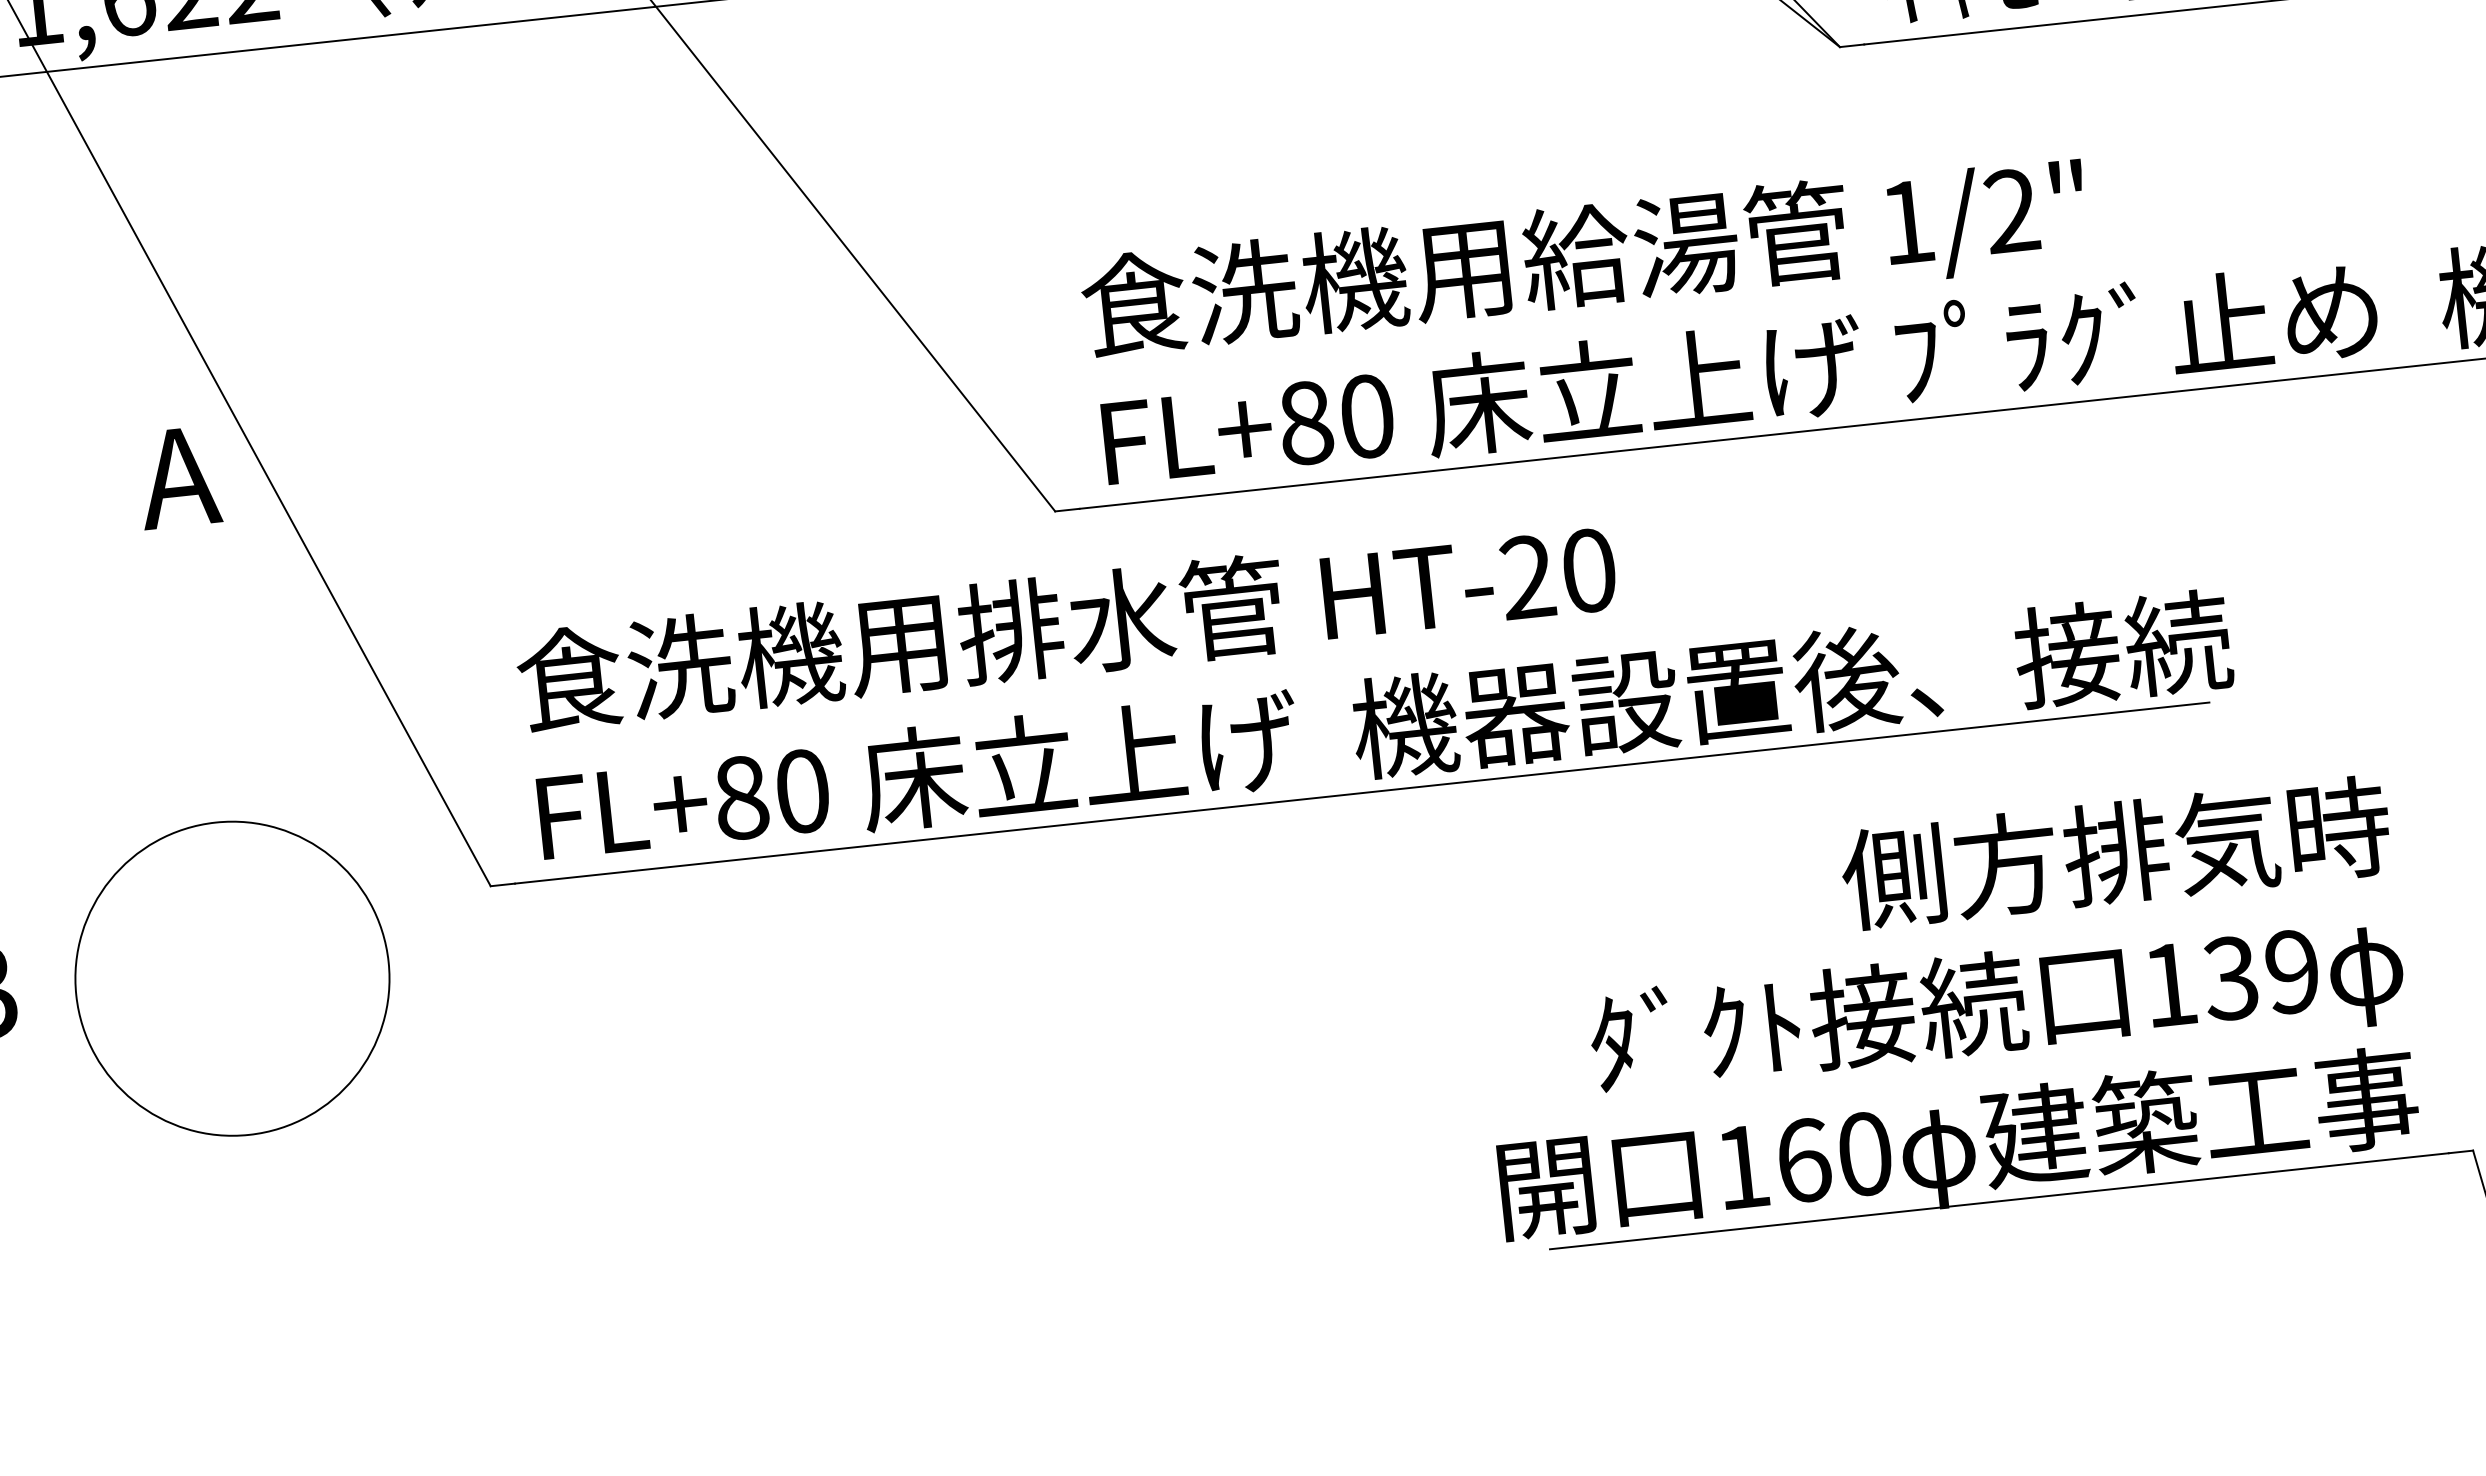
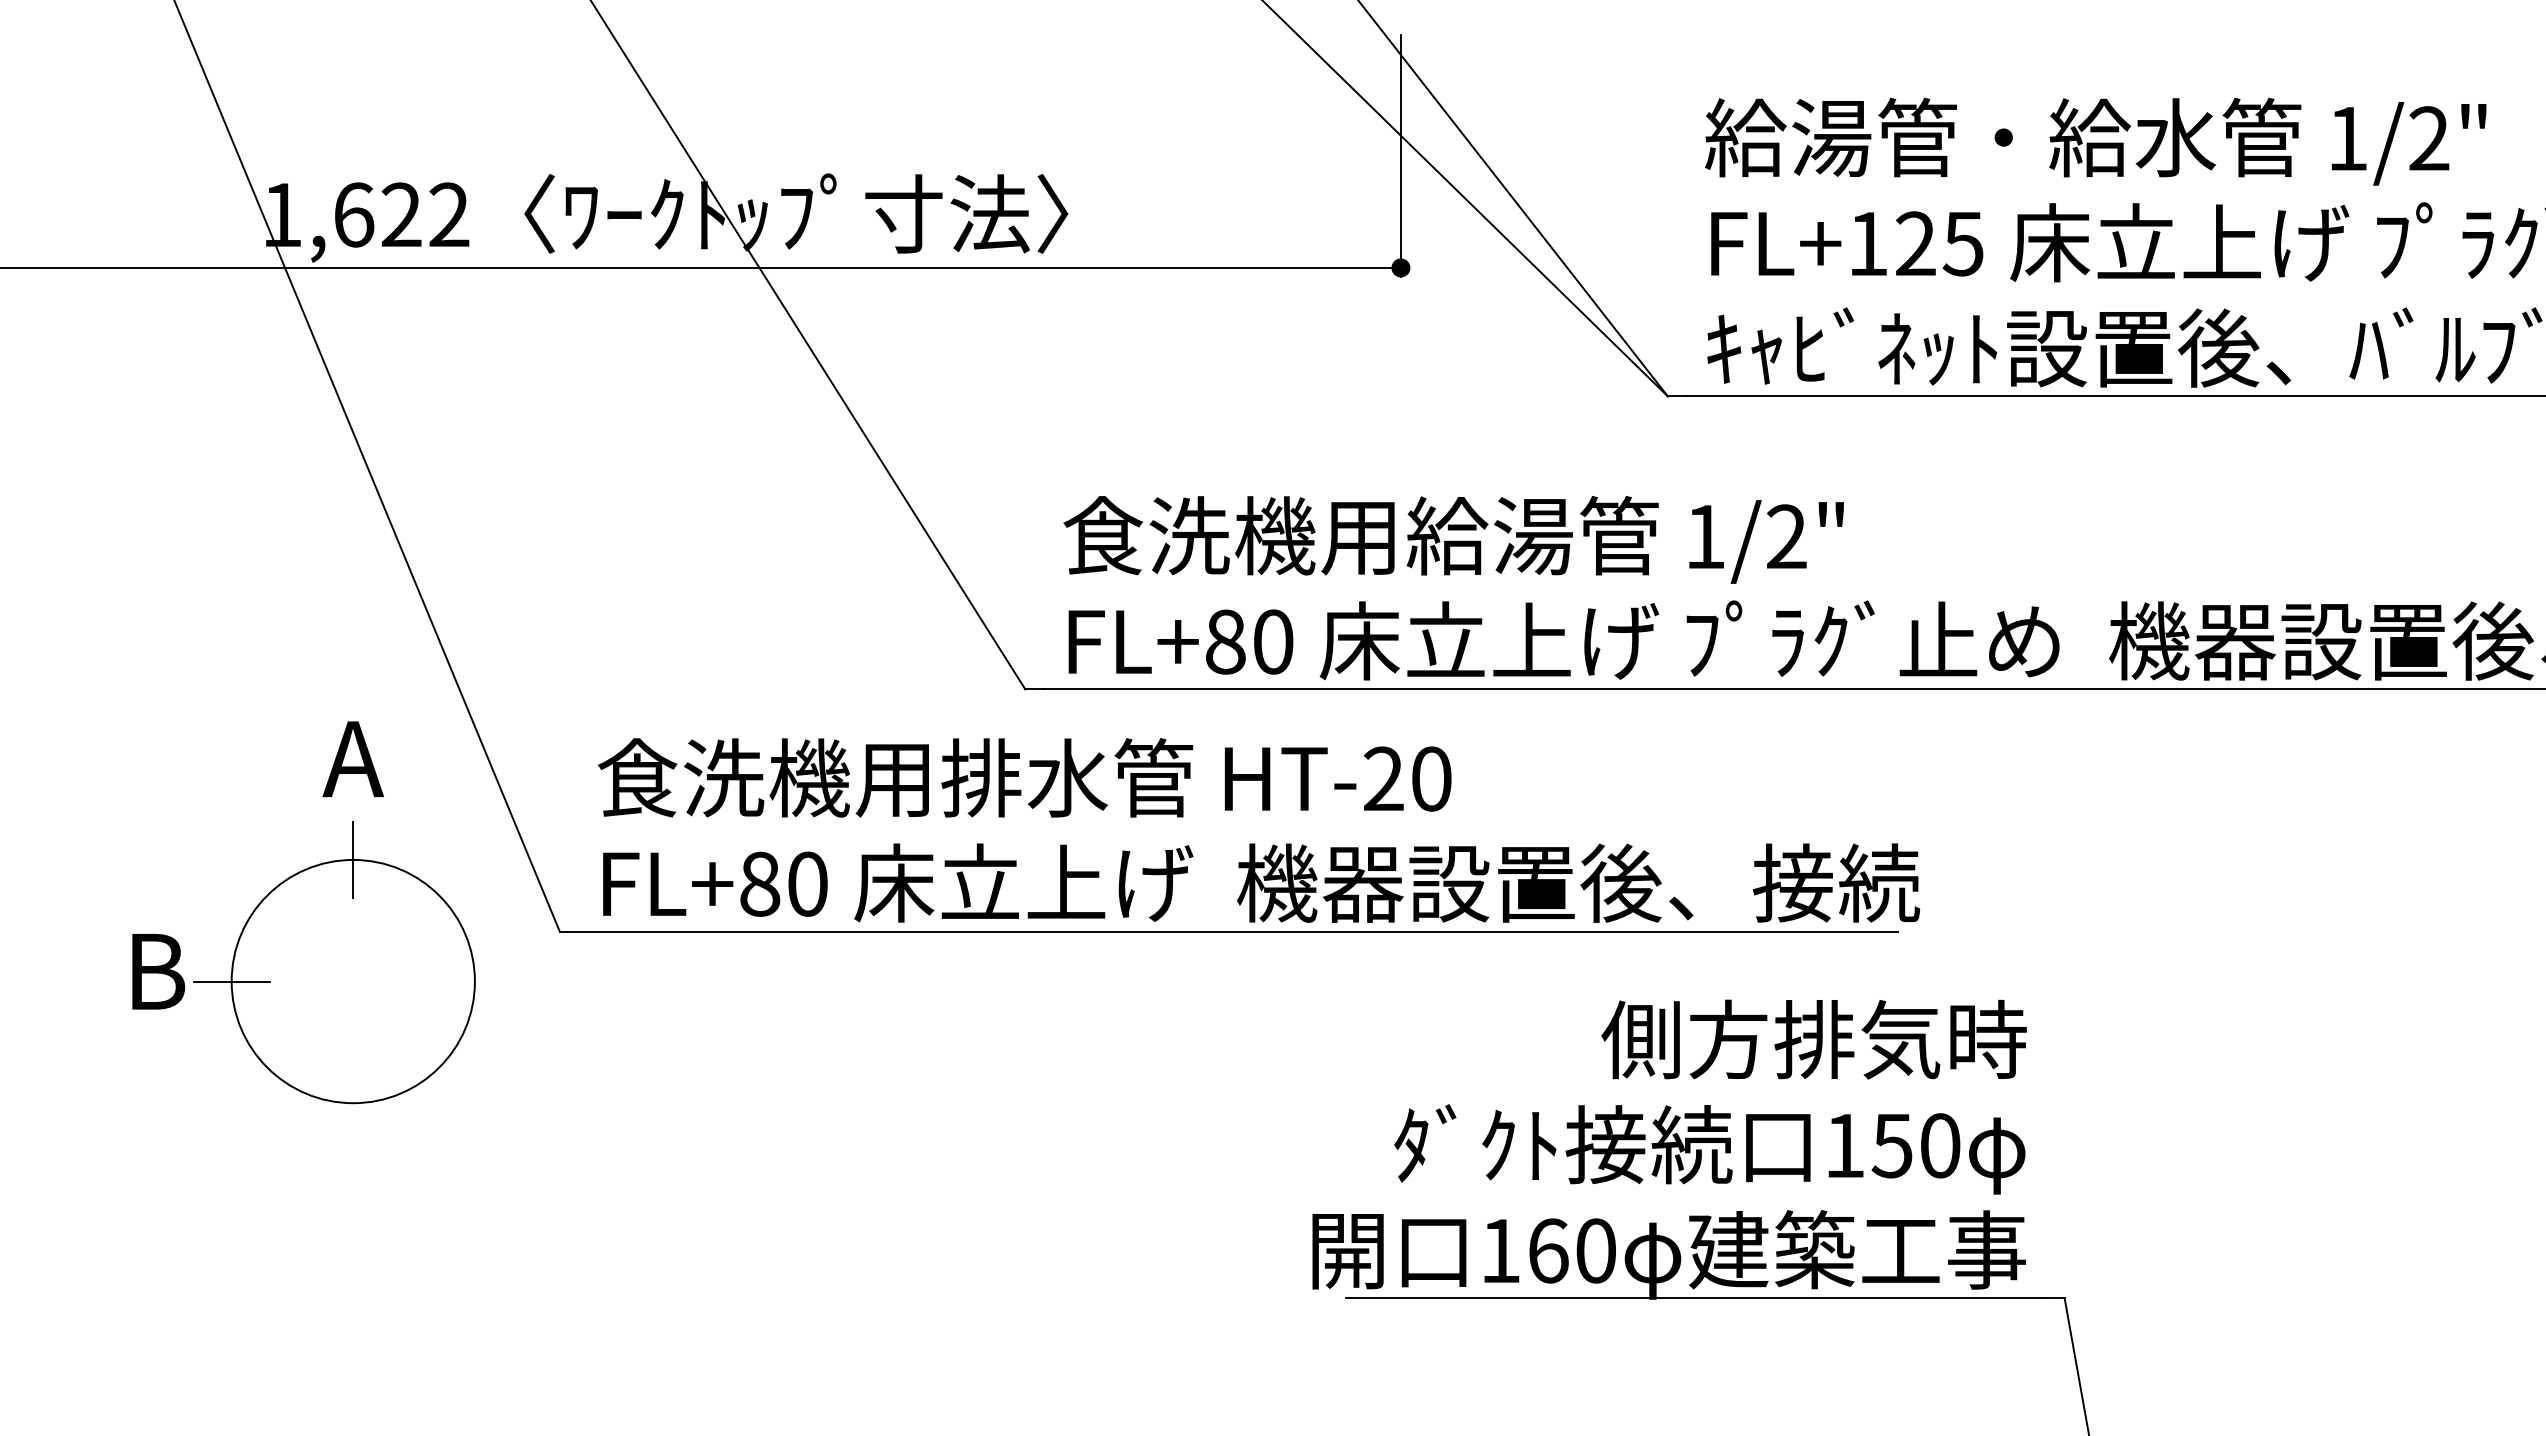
text: (177, 478) -> (352, 759), moved
line: (215, 821) -> (353, 859), added
text: (2260, 974) -> (1915, 1145), 139 -> 150
line: (76, 995) -> (231, 981), added

